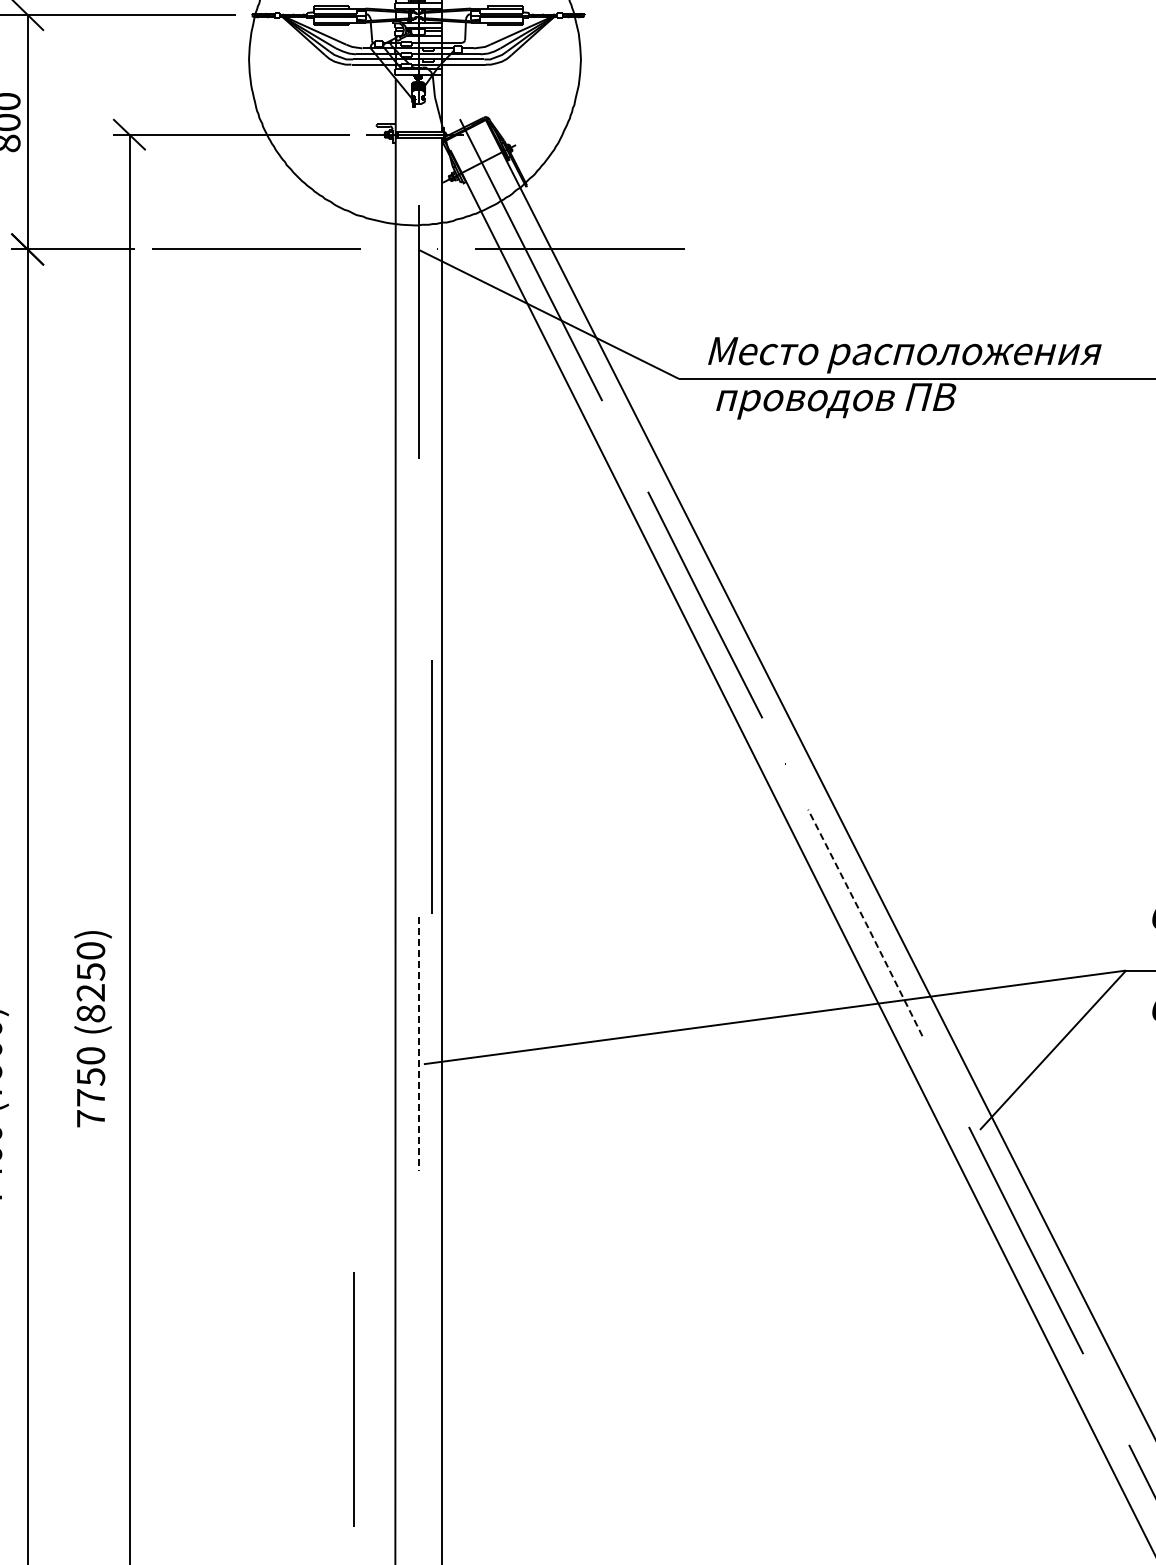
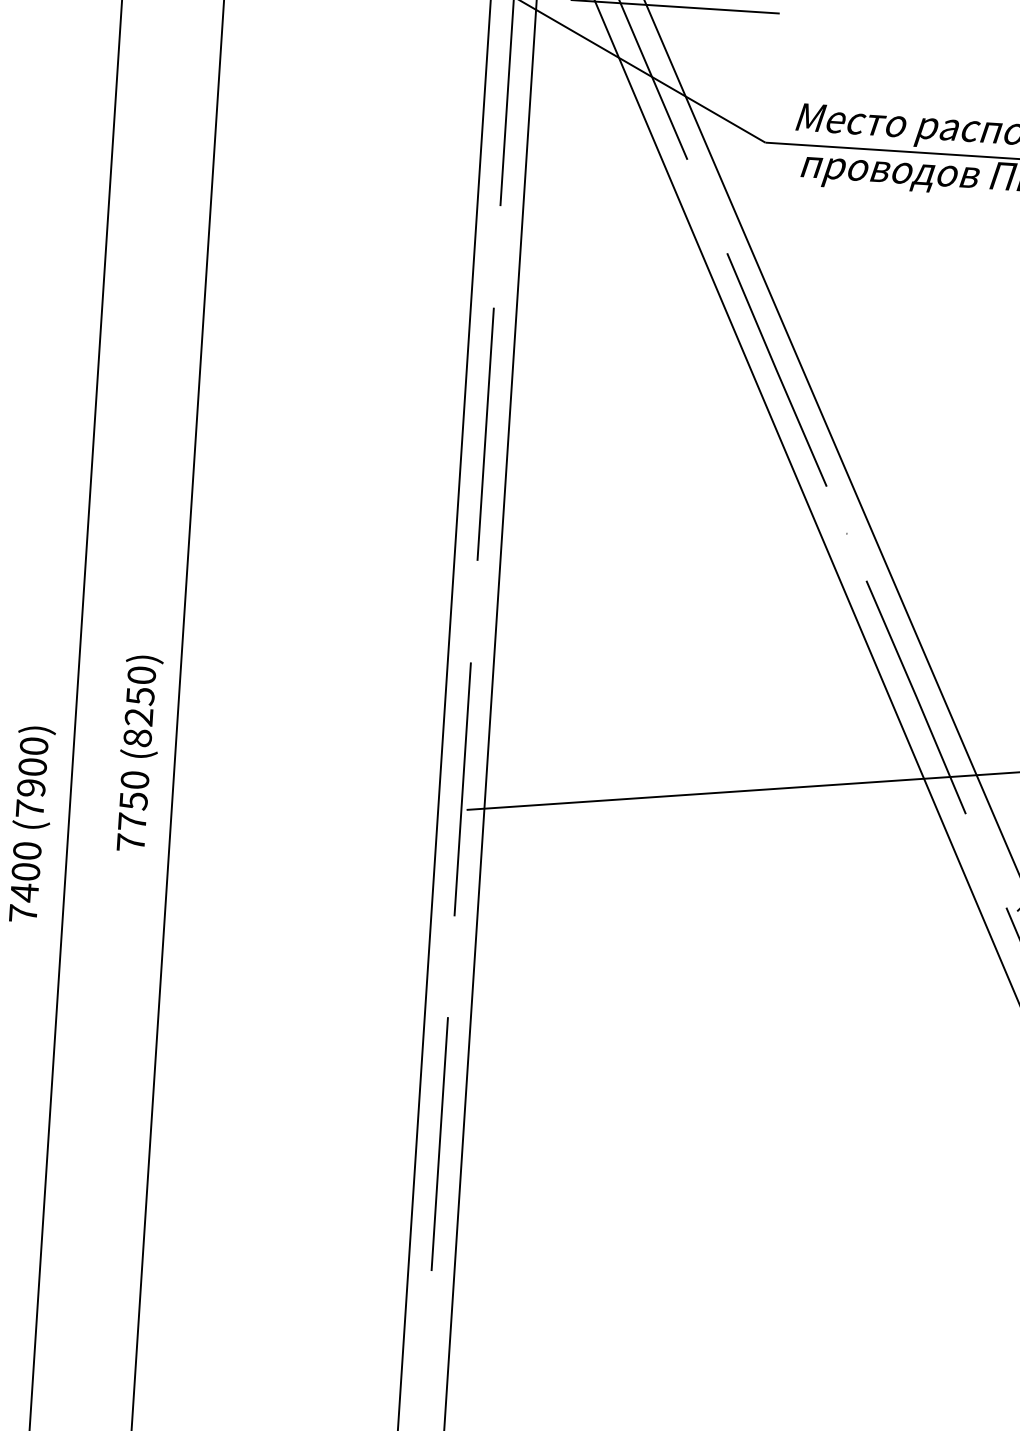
line: (431, 786) -> (485, 433), moved
line: (865, 922) -> (916, 697), dashed -> solid
line: (418, 1044) -> (462, 789), dashed -> solid
line: (353, 1399) -> (439, 1144), moved

